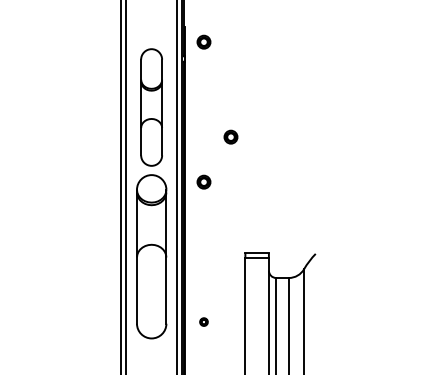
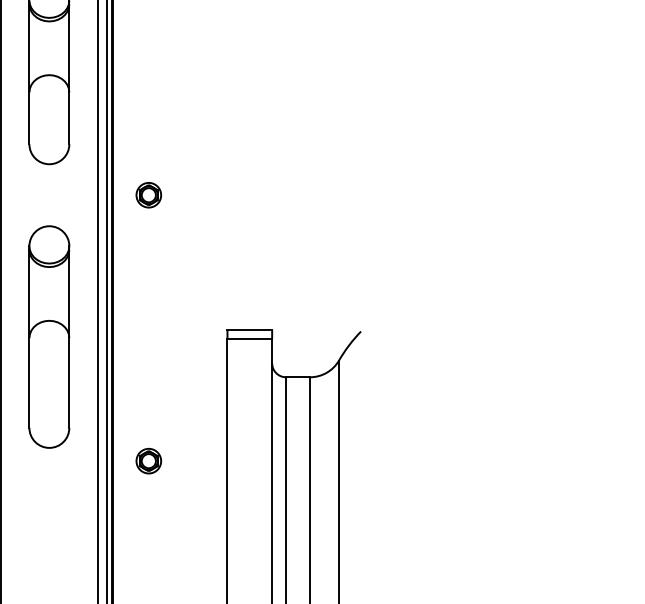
part: (230, 136) -> (199, 108), removed
part: (151, 256) -> (49, 336), size x0.71
part: (203, 321) -> (147, 459), size x1.67

